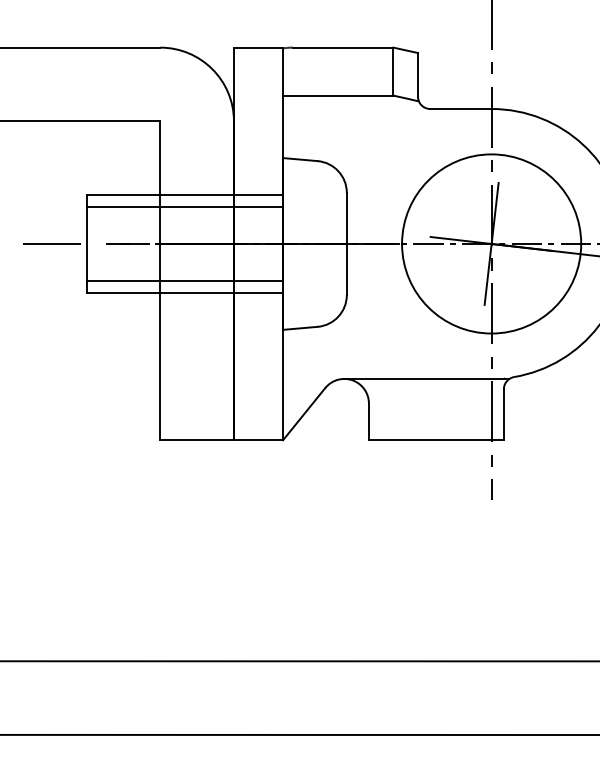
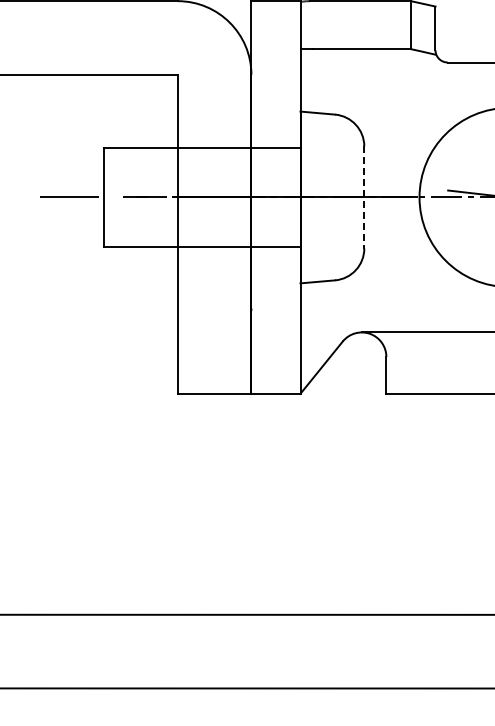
line: (184, 207) -> (201, 161), removed
line: (346, 244) -> (363, 198), solid -> dashed
line: (184, 280) -> (201, 234), removed

